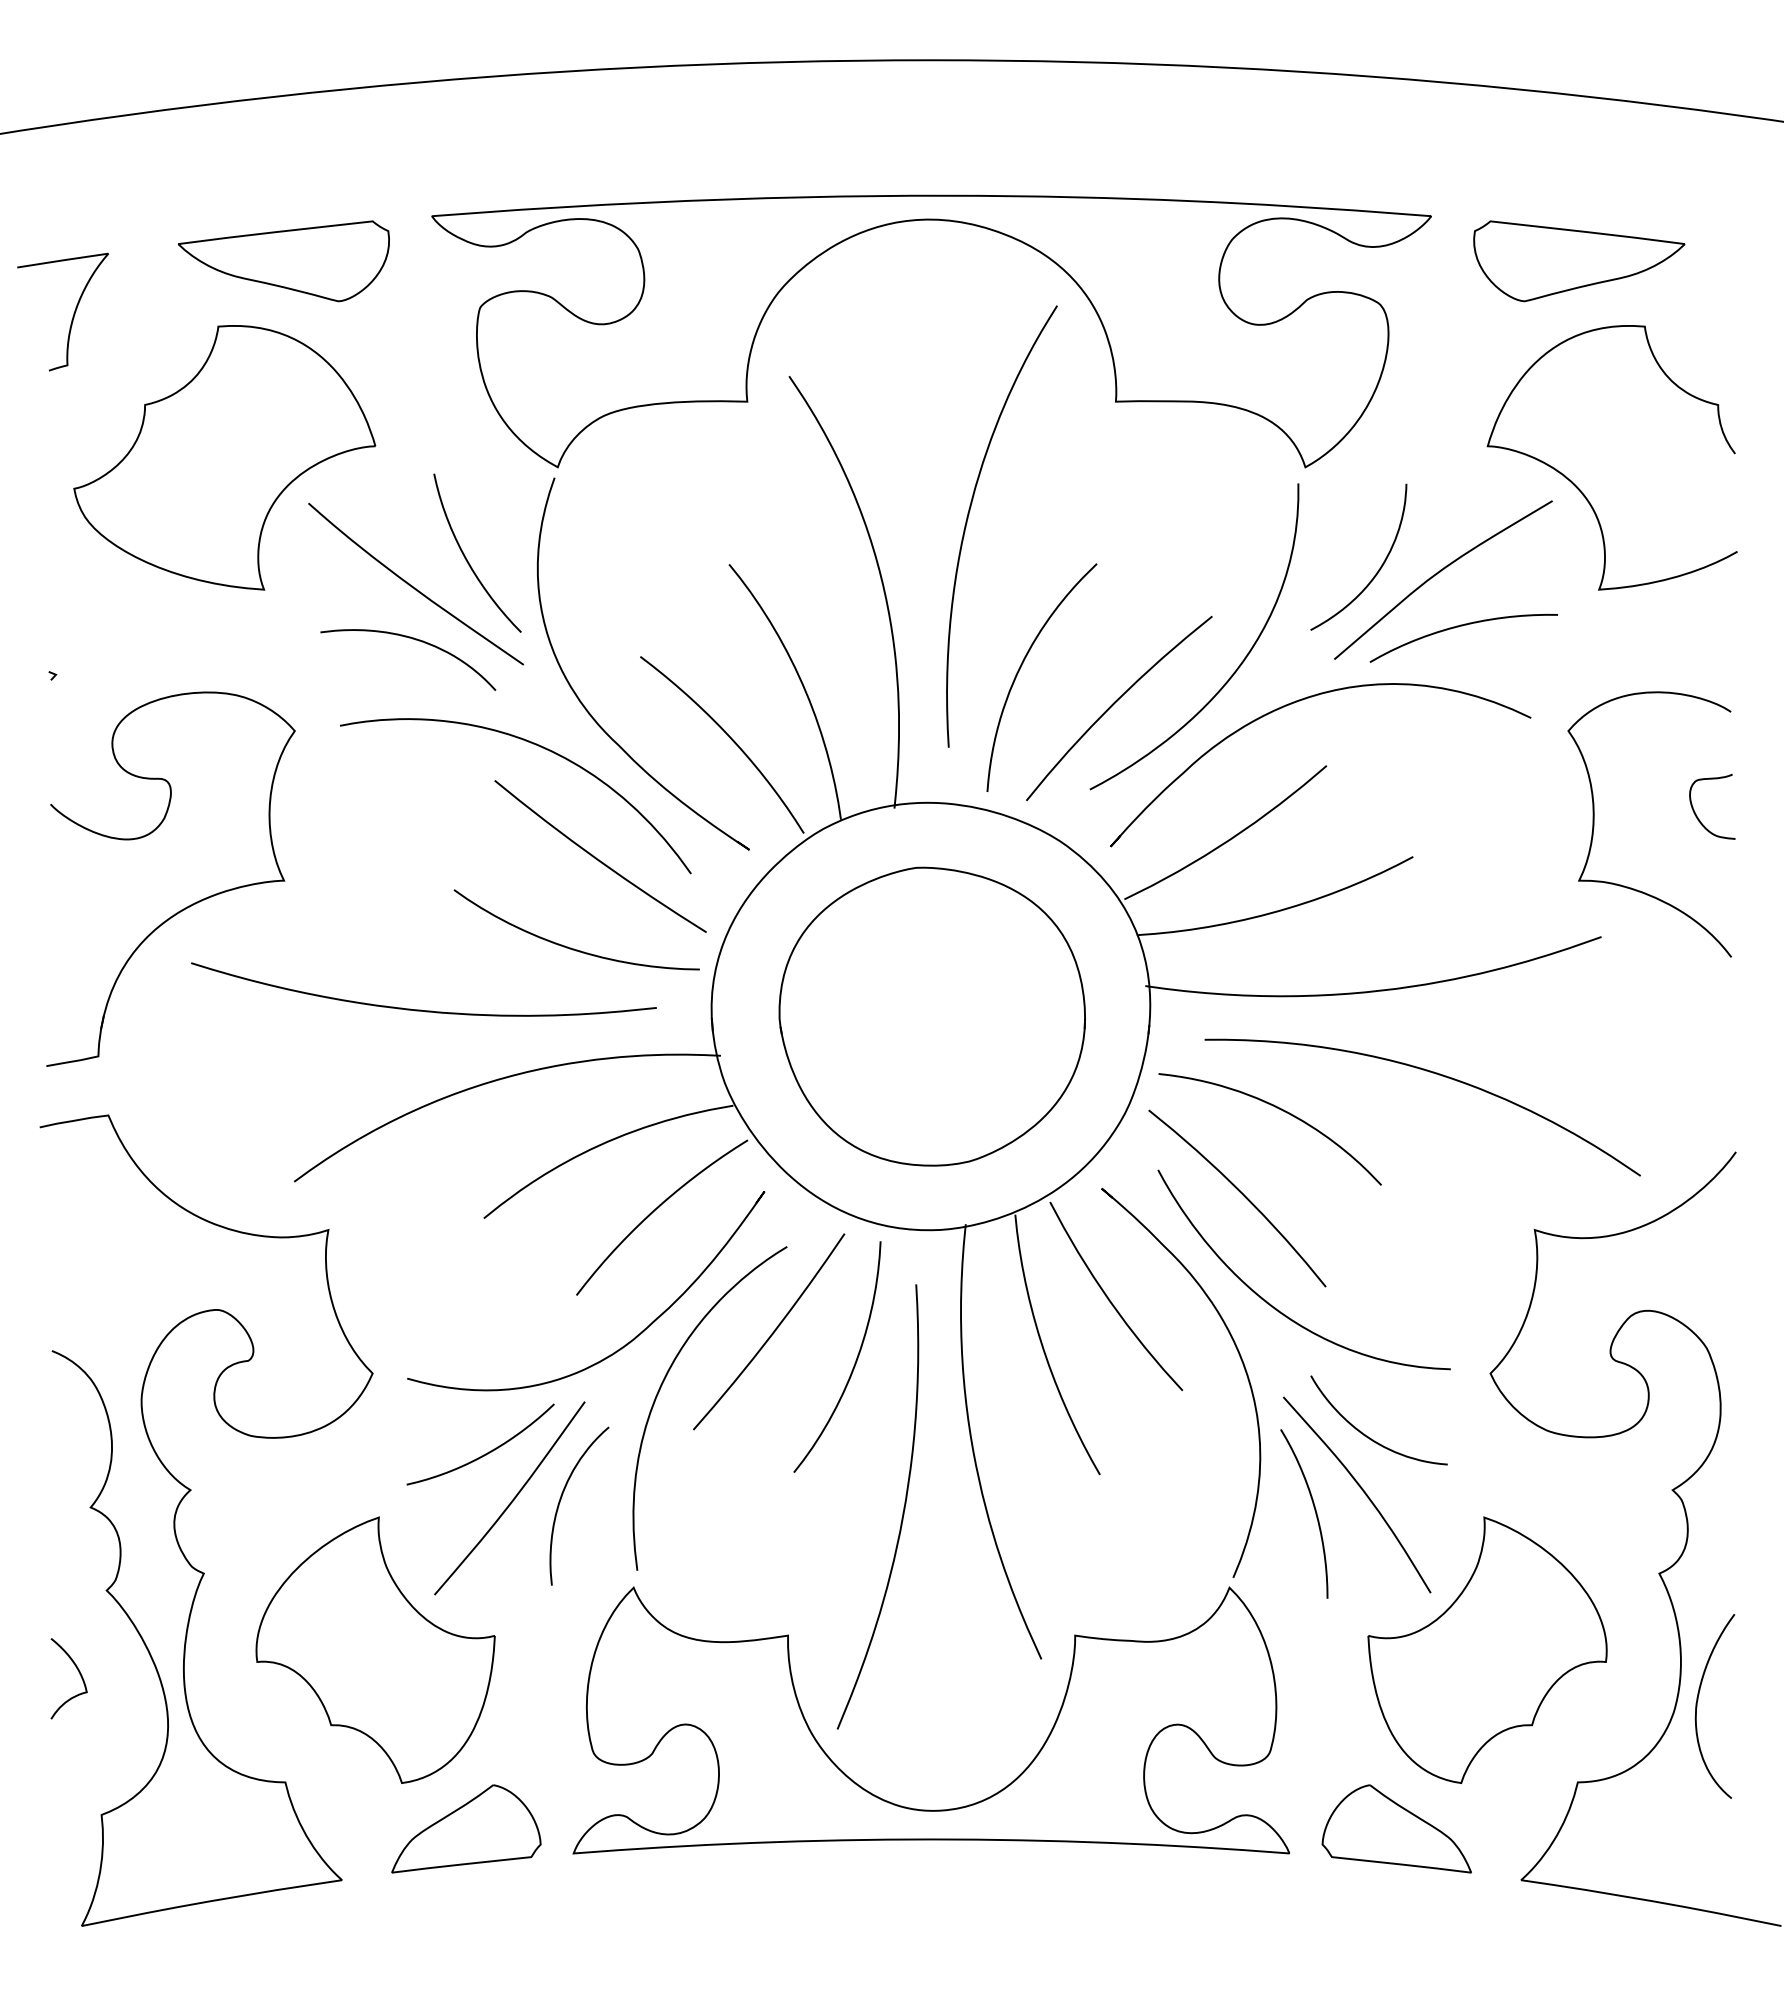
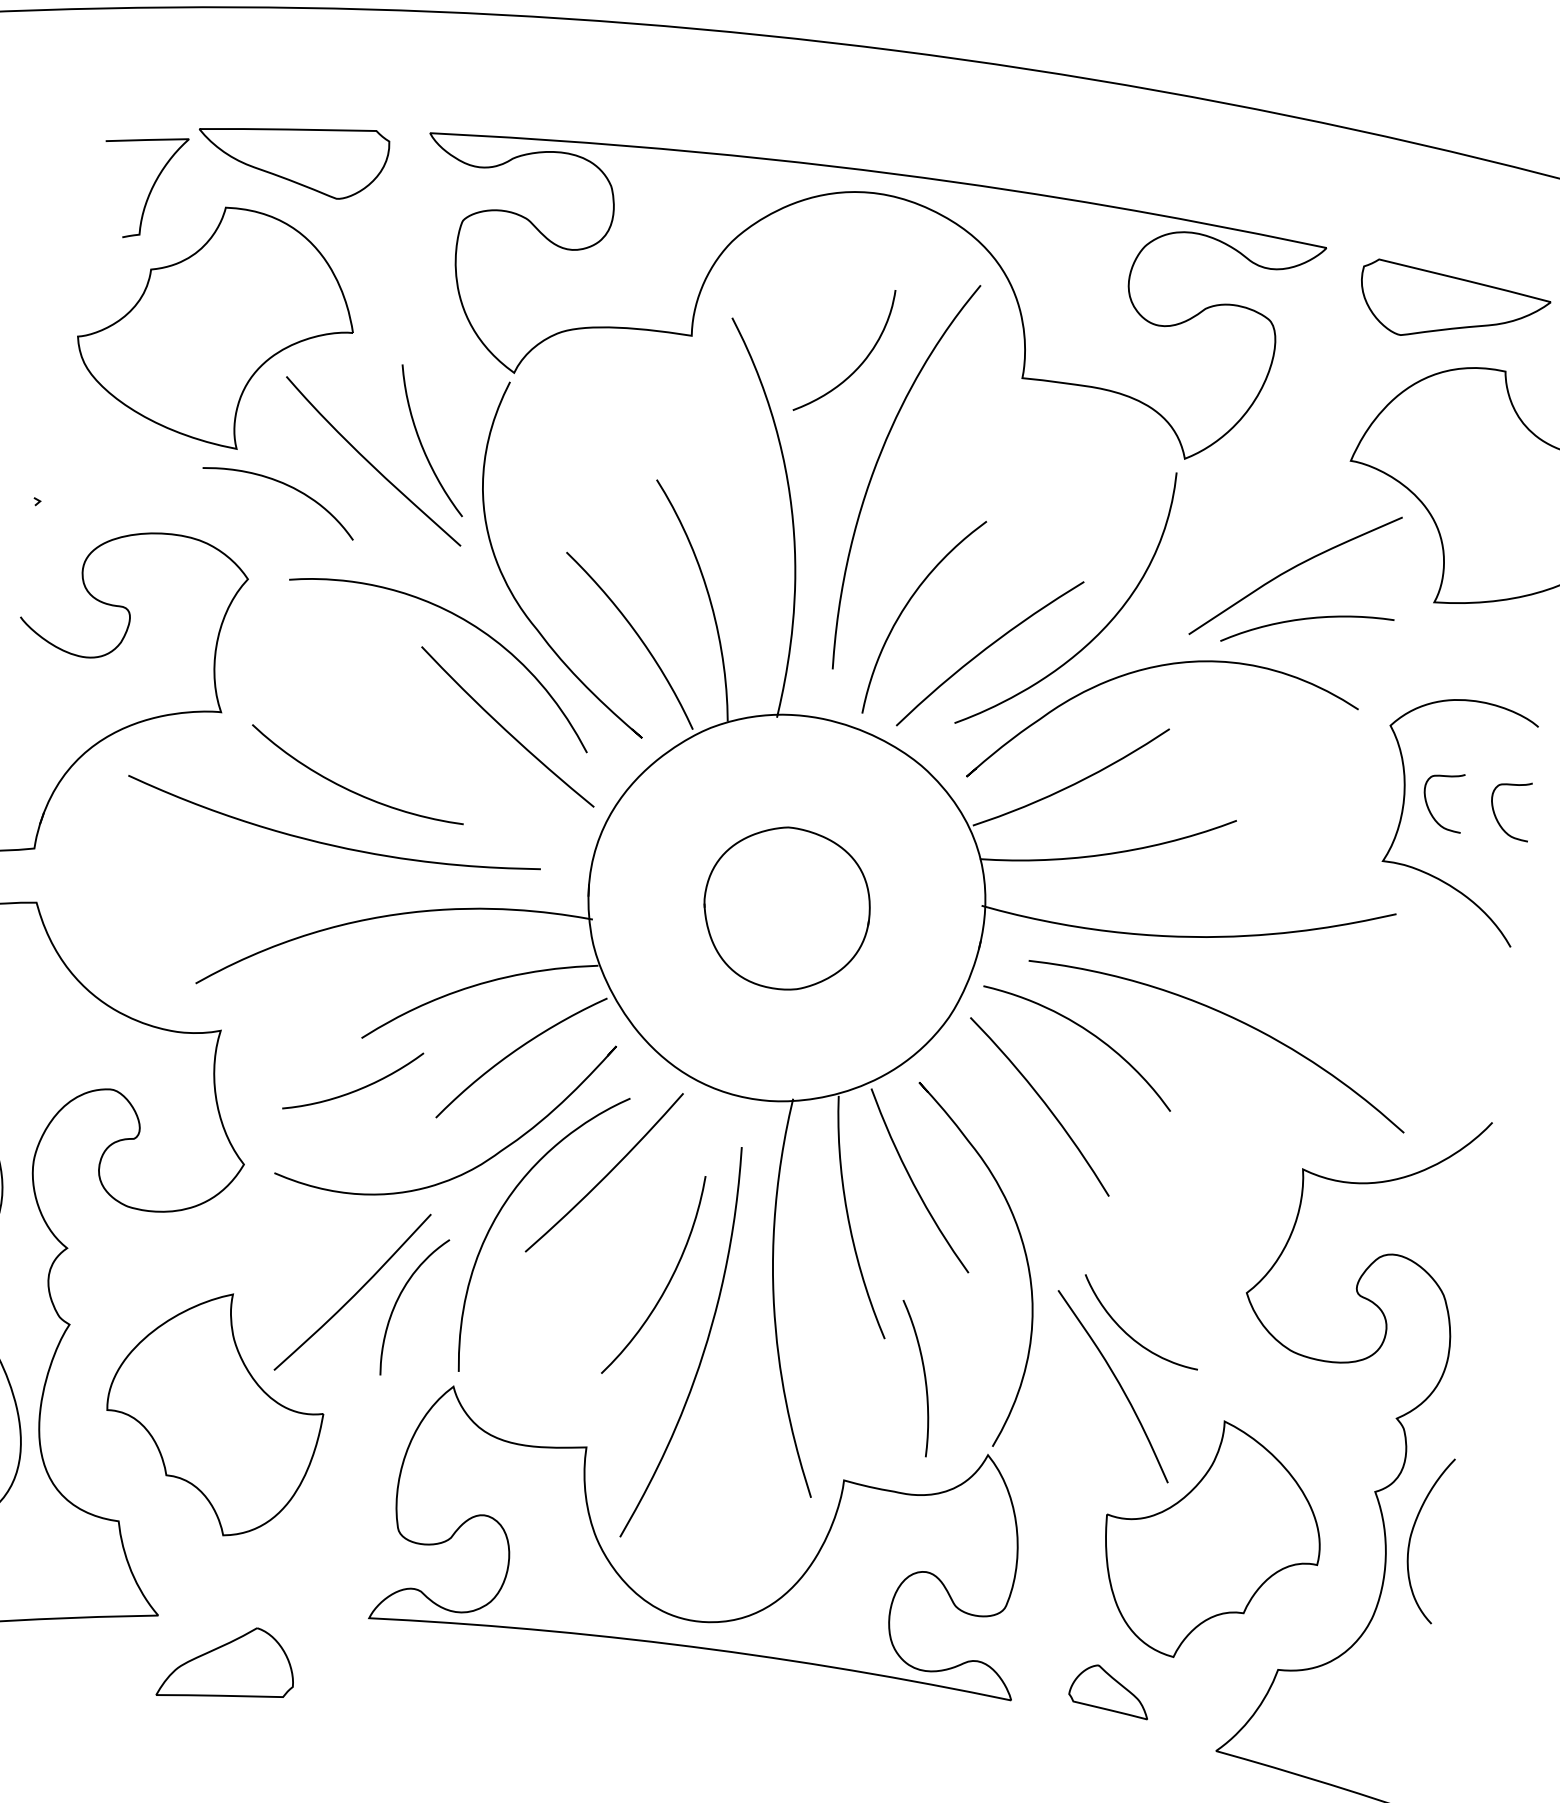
curve: (73, 313) -> (150, 188), moved
curve: (1378, 569) -> (860, 363), moved
curve: (415, 640) -> (286, 486), moved
curve: (1622, 815) -> (1429, 807), added
curve: (568, 946) -> (348, 788), moved
part: (931, 1016) -> (786, 908), size x0.6
curve: (1274, 1306) -> (1060, 1208), removed
curve: (853, 1365) -> (667, 1284), moved
curve: (485, 1453) -> (356, 1089), moved
curve: (1314, 1510) -> (924, 1376), moved
curve: (1697, 1706) -> (1411, 1537), moved
part: (466, 1828) -> (228, 1663), moved
part: (1396, 1828) -> (1110, 1690), size x0.6

